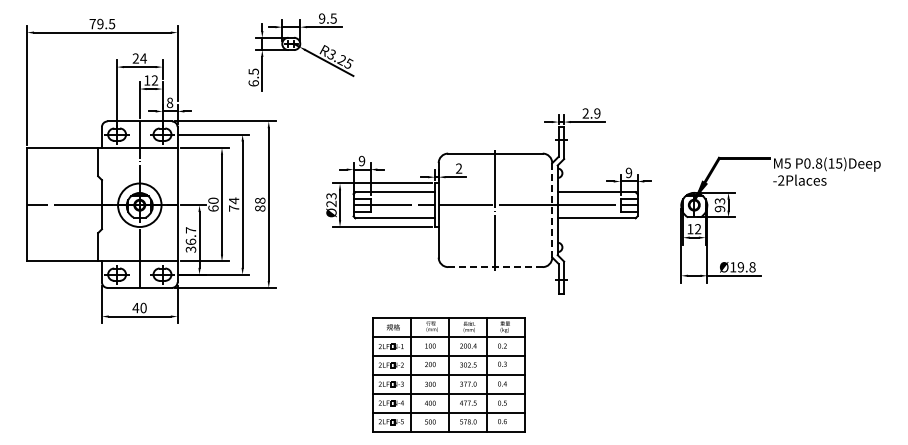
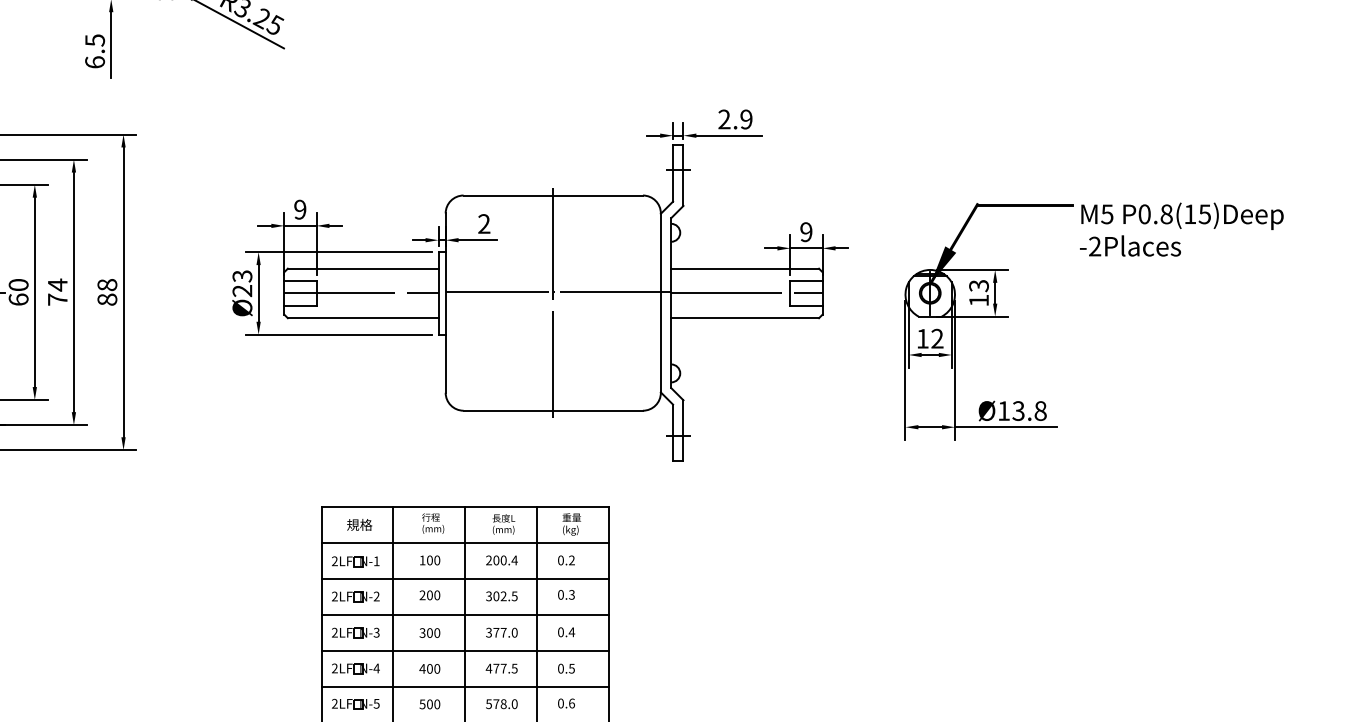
line: (552, 209) -> (661, 301), dashed -> solid
text: (719, 209) -> (978, 301), 93 -> 13
line: (495, 267) -> (553, 411), dashed -> solid
text: (740, 267) -> (1017, 411), Ø19.8 -> Ø13.8

